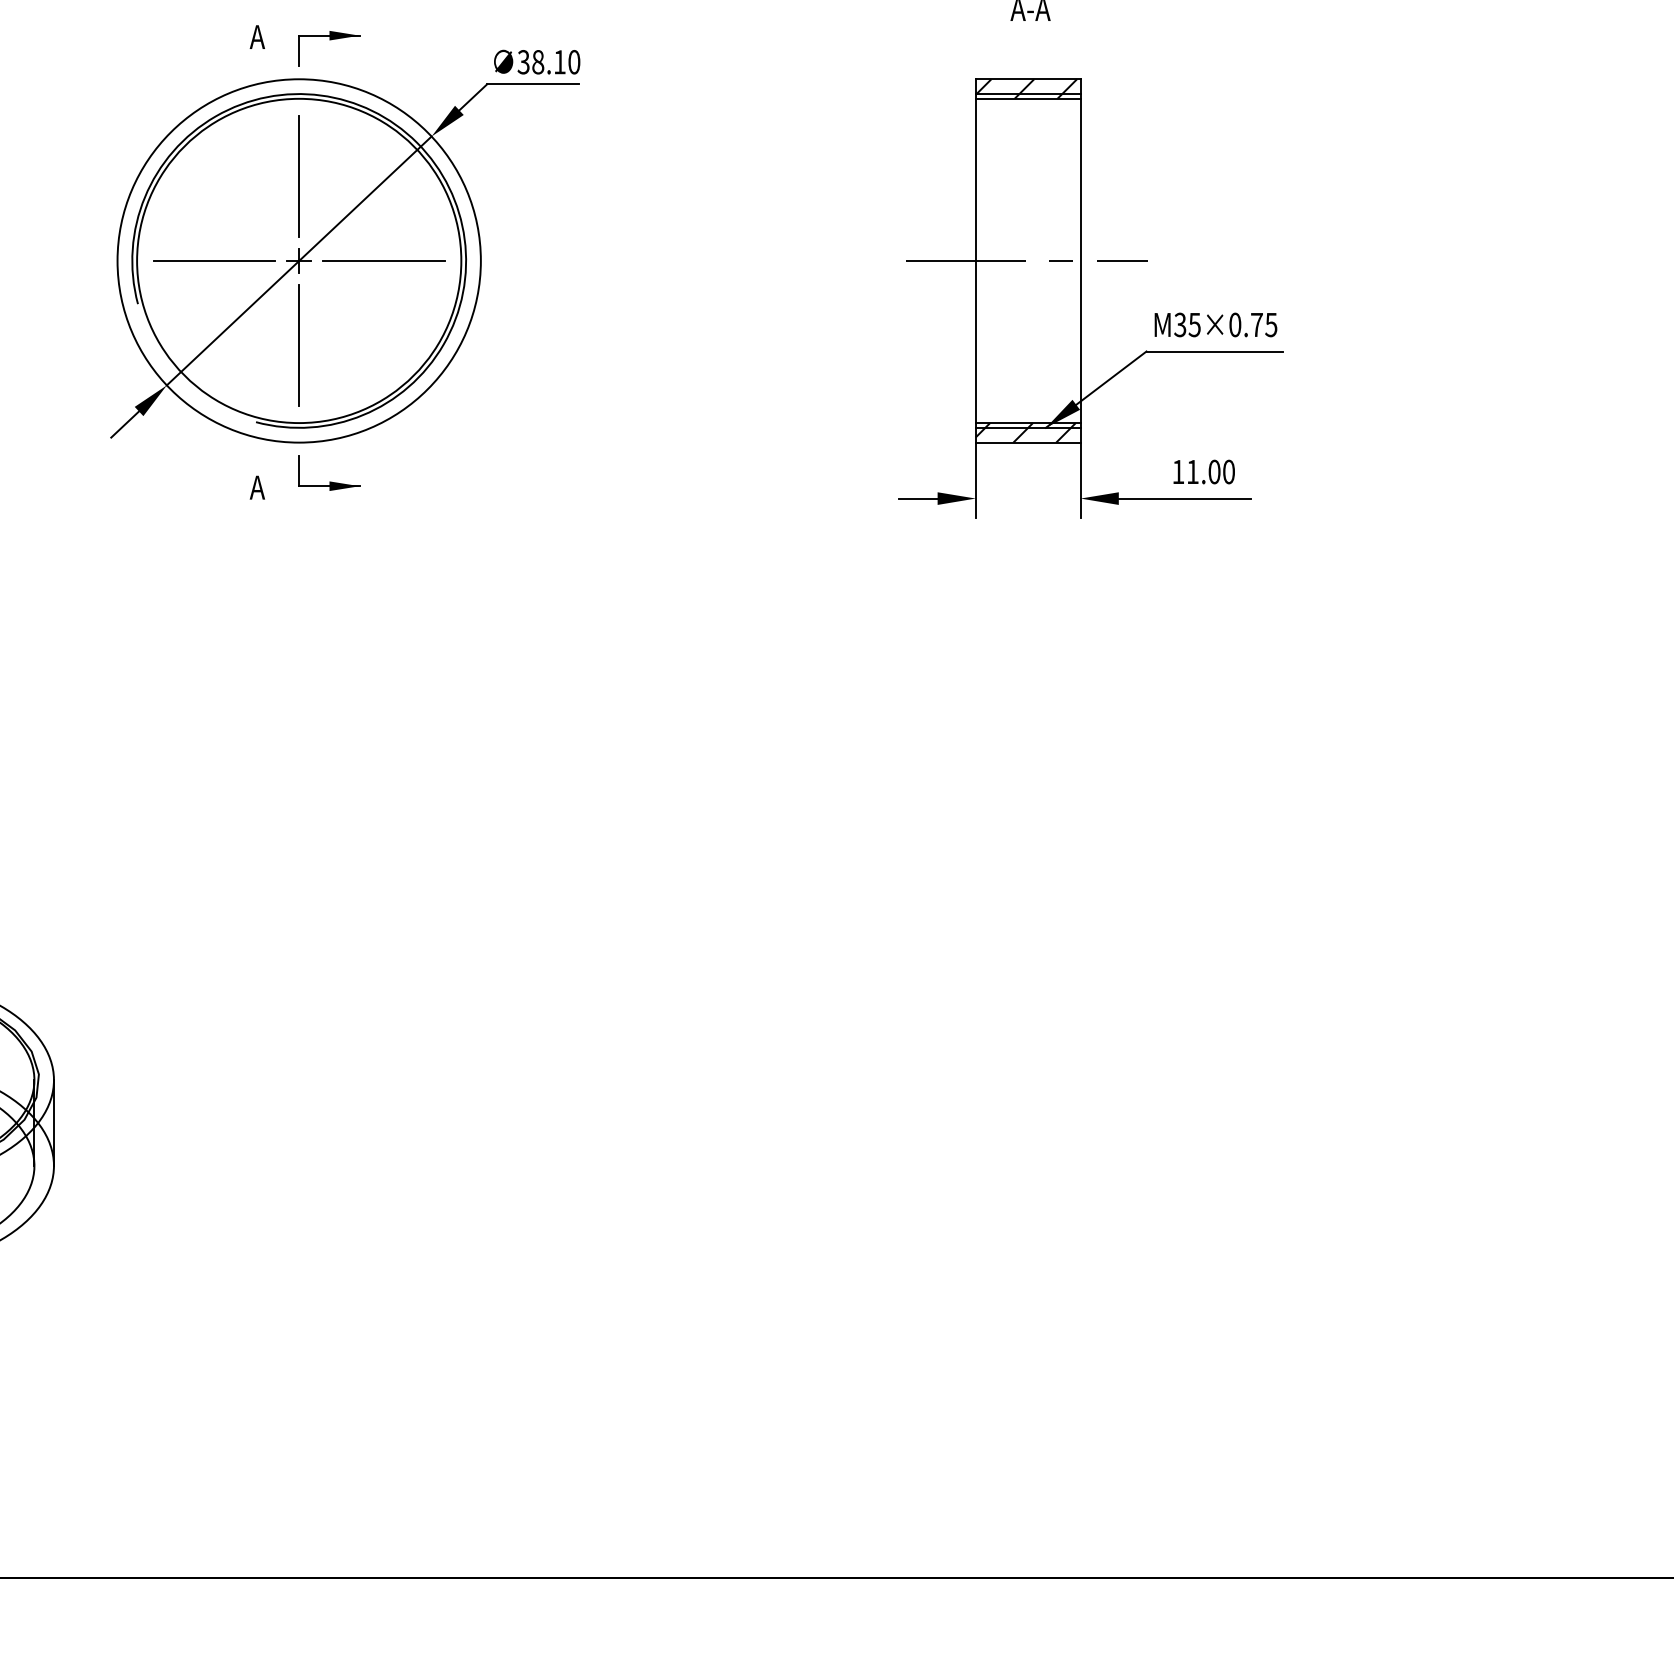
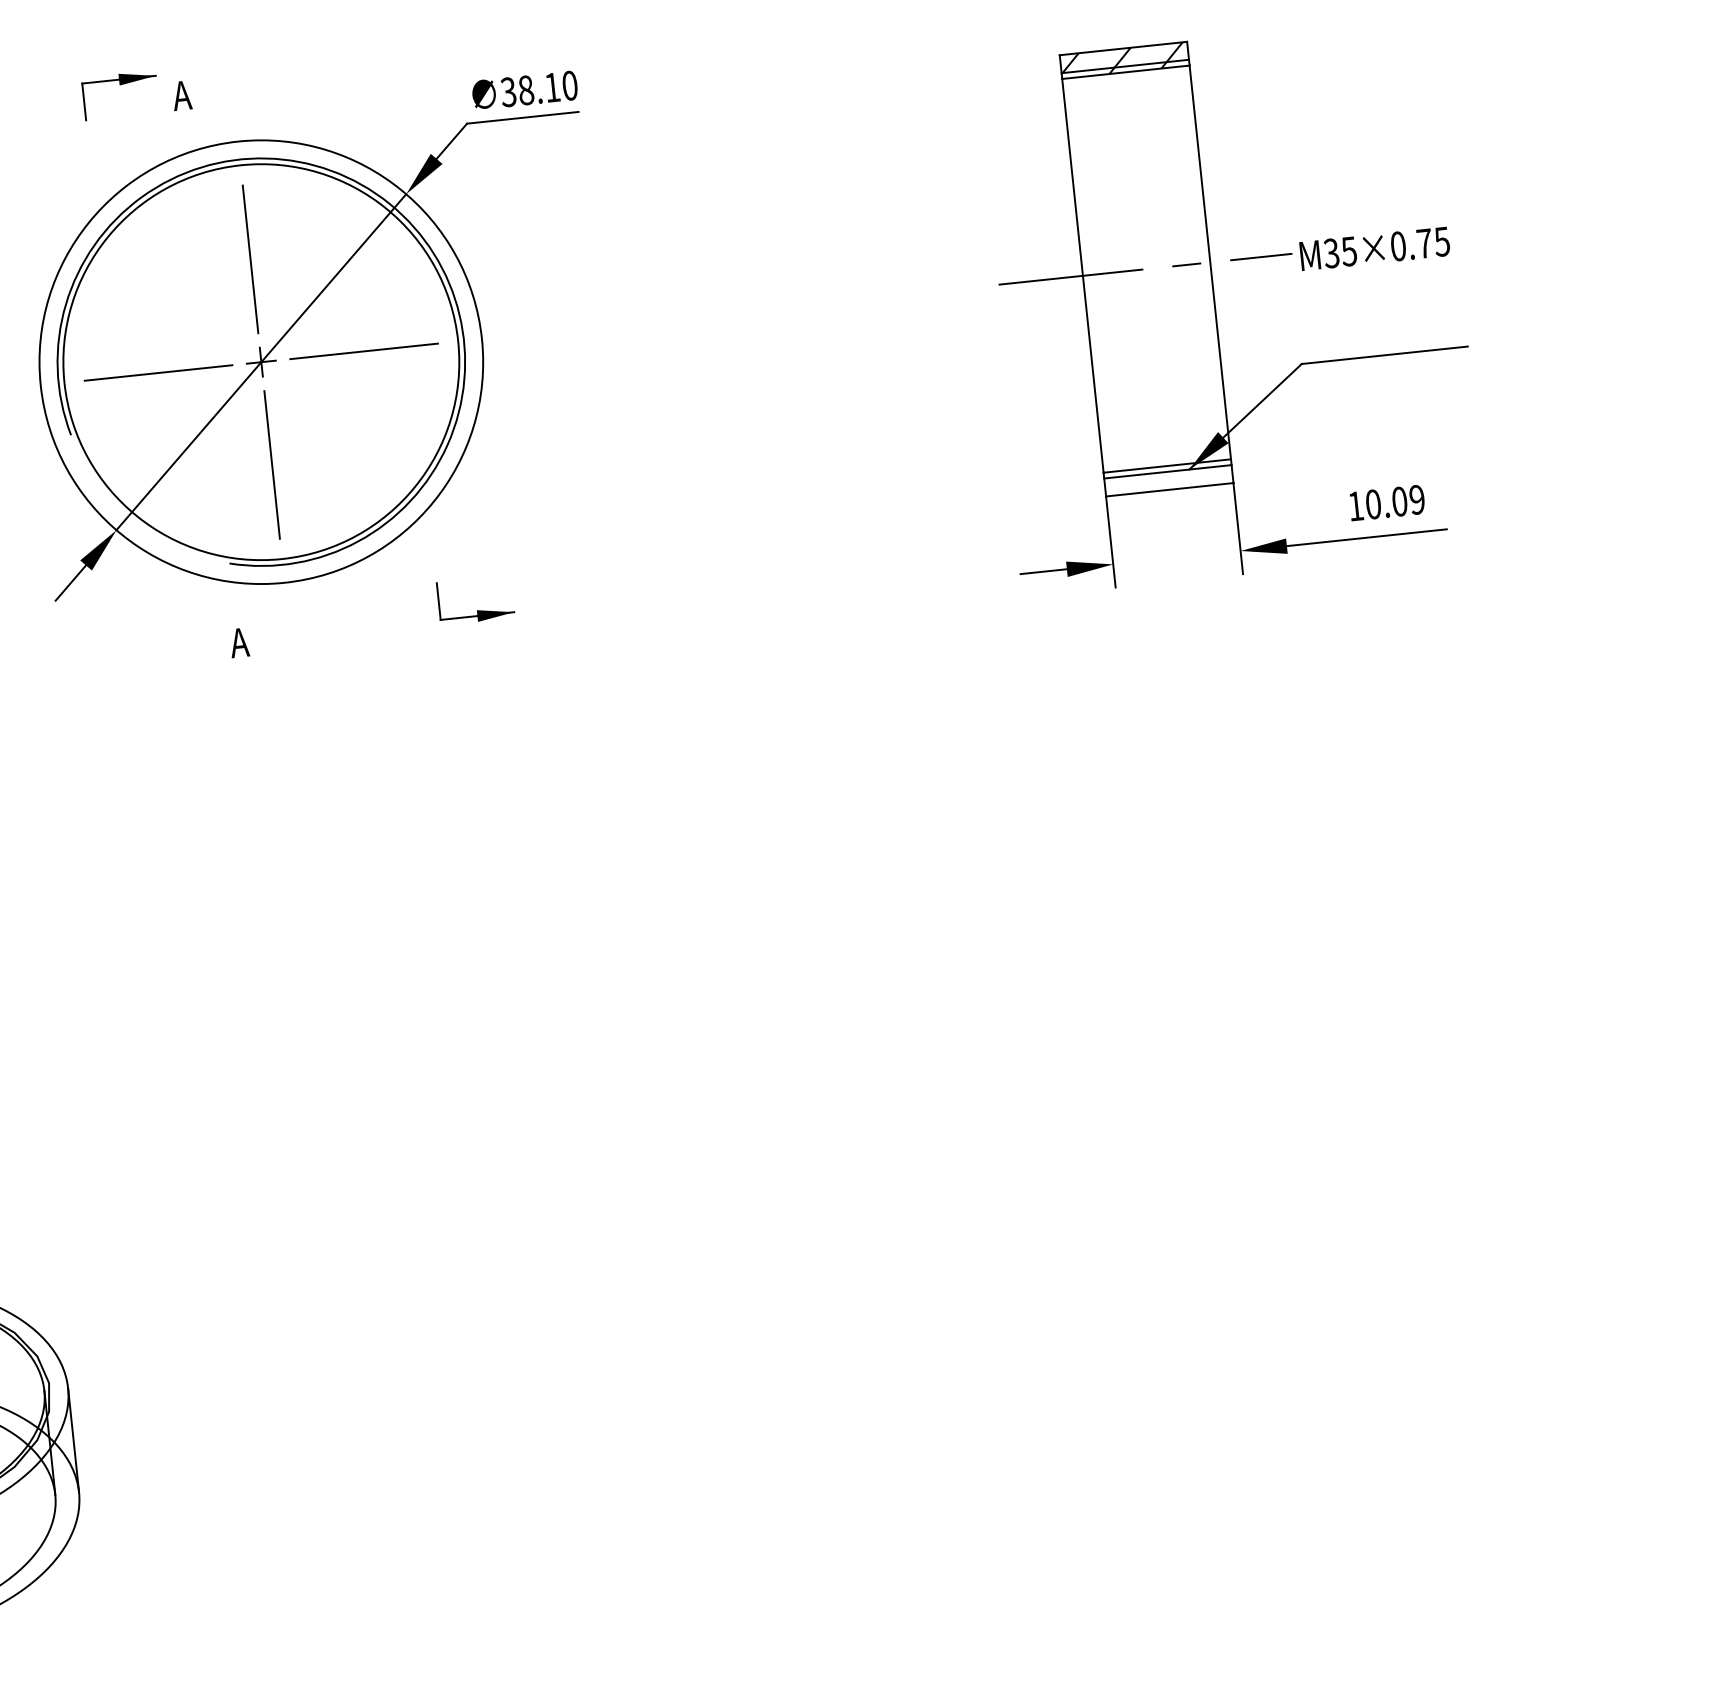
part: (329, 40) -> (119, 85), moved
text: (1215, 324) -> (1374, 248), moved
hatch: (1025, 432) -> (1165, 477), removed
text: (1210, 471) -> (1394, 501), 11.00 -> 10.09
part: (329, 481) -> (476, 610), moved

